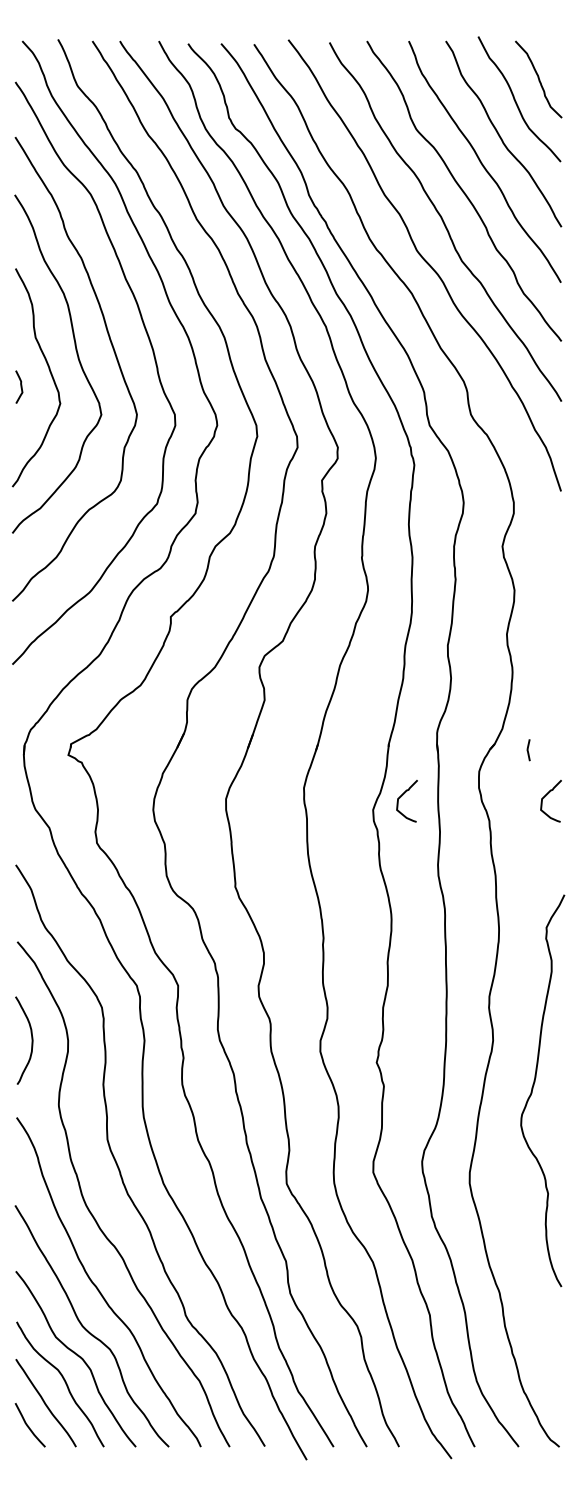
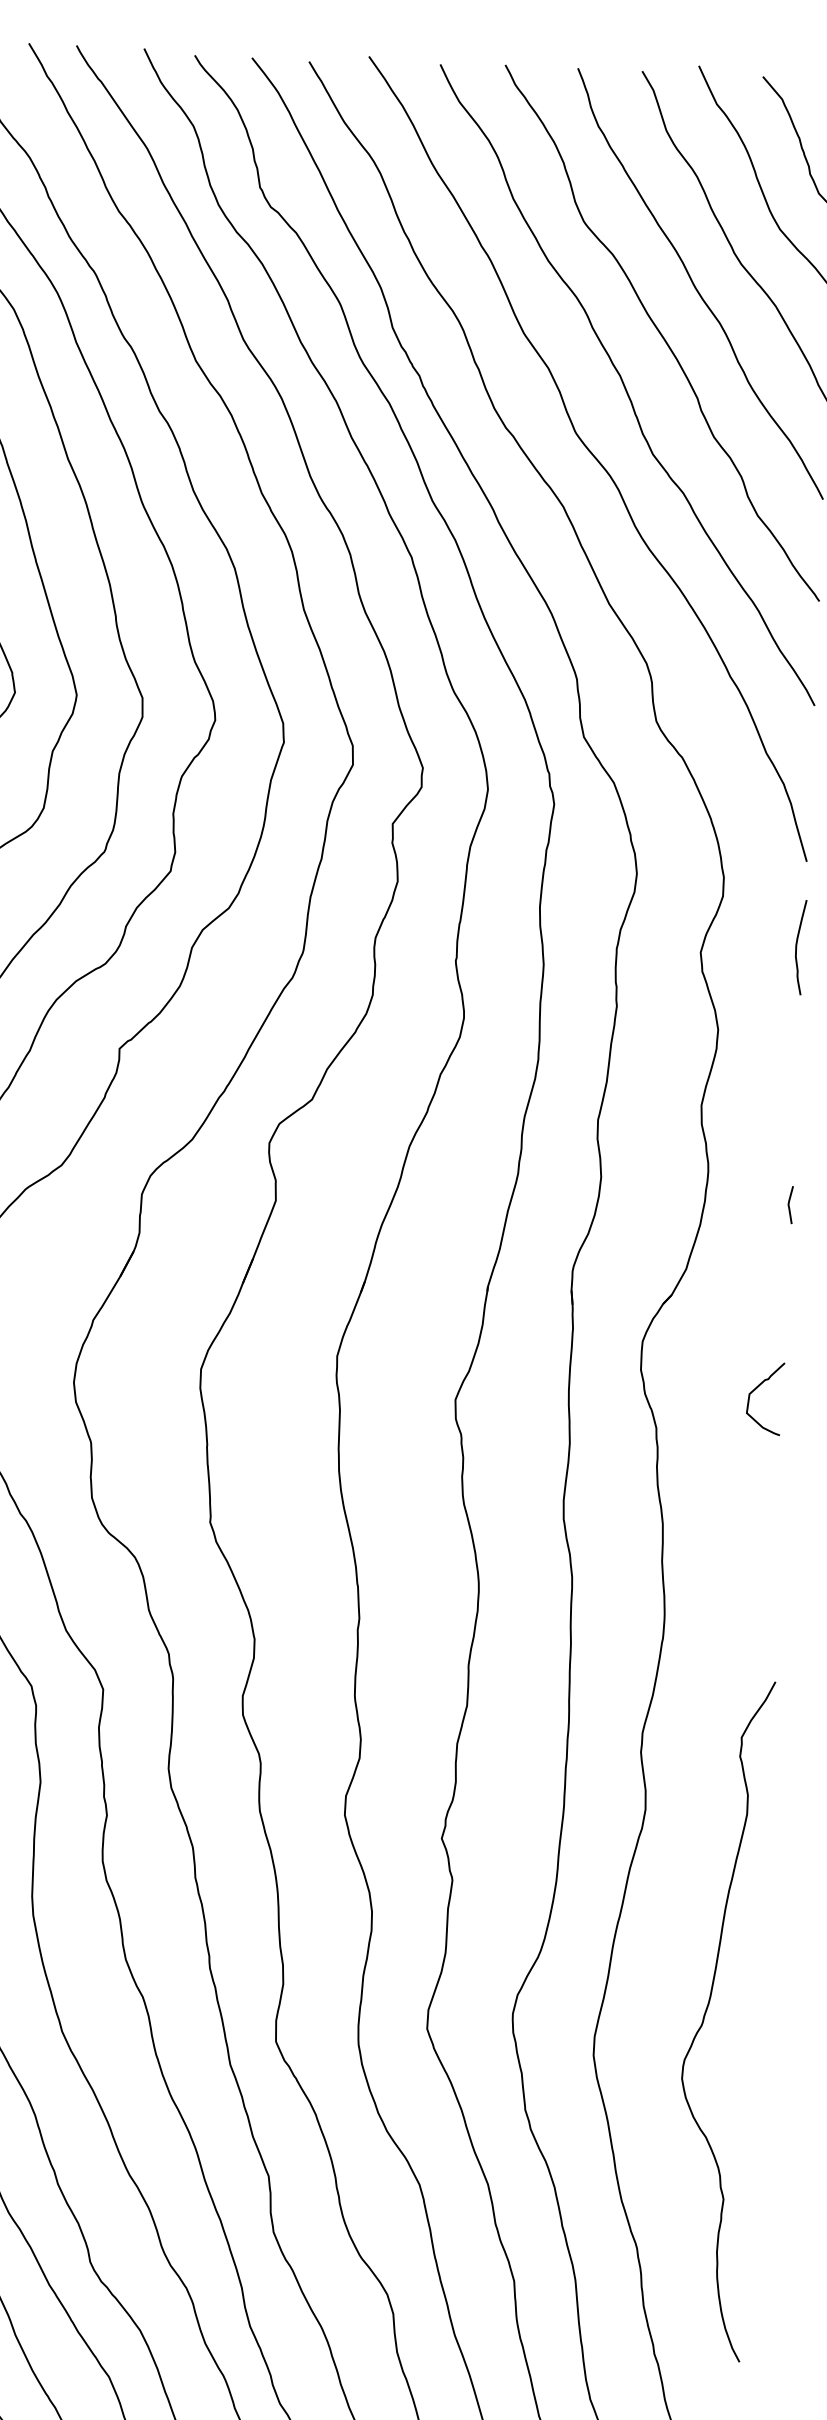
curve: (558, 540) -> (798, 946), added
line: (528, 750) -> (790, 1205), moved
curve: (402, 796) -> (507, 1378), removed
curve: (533, 1089) -> (706, 2017), moved

